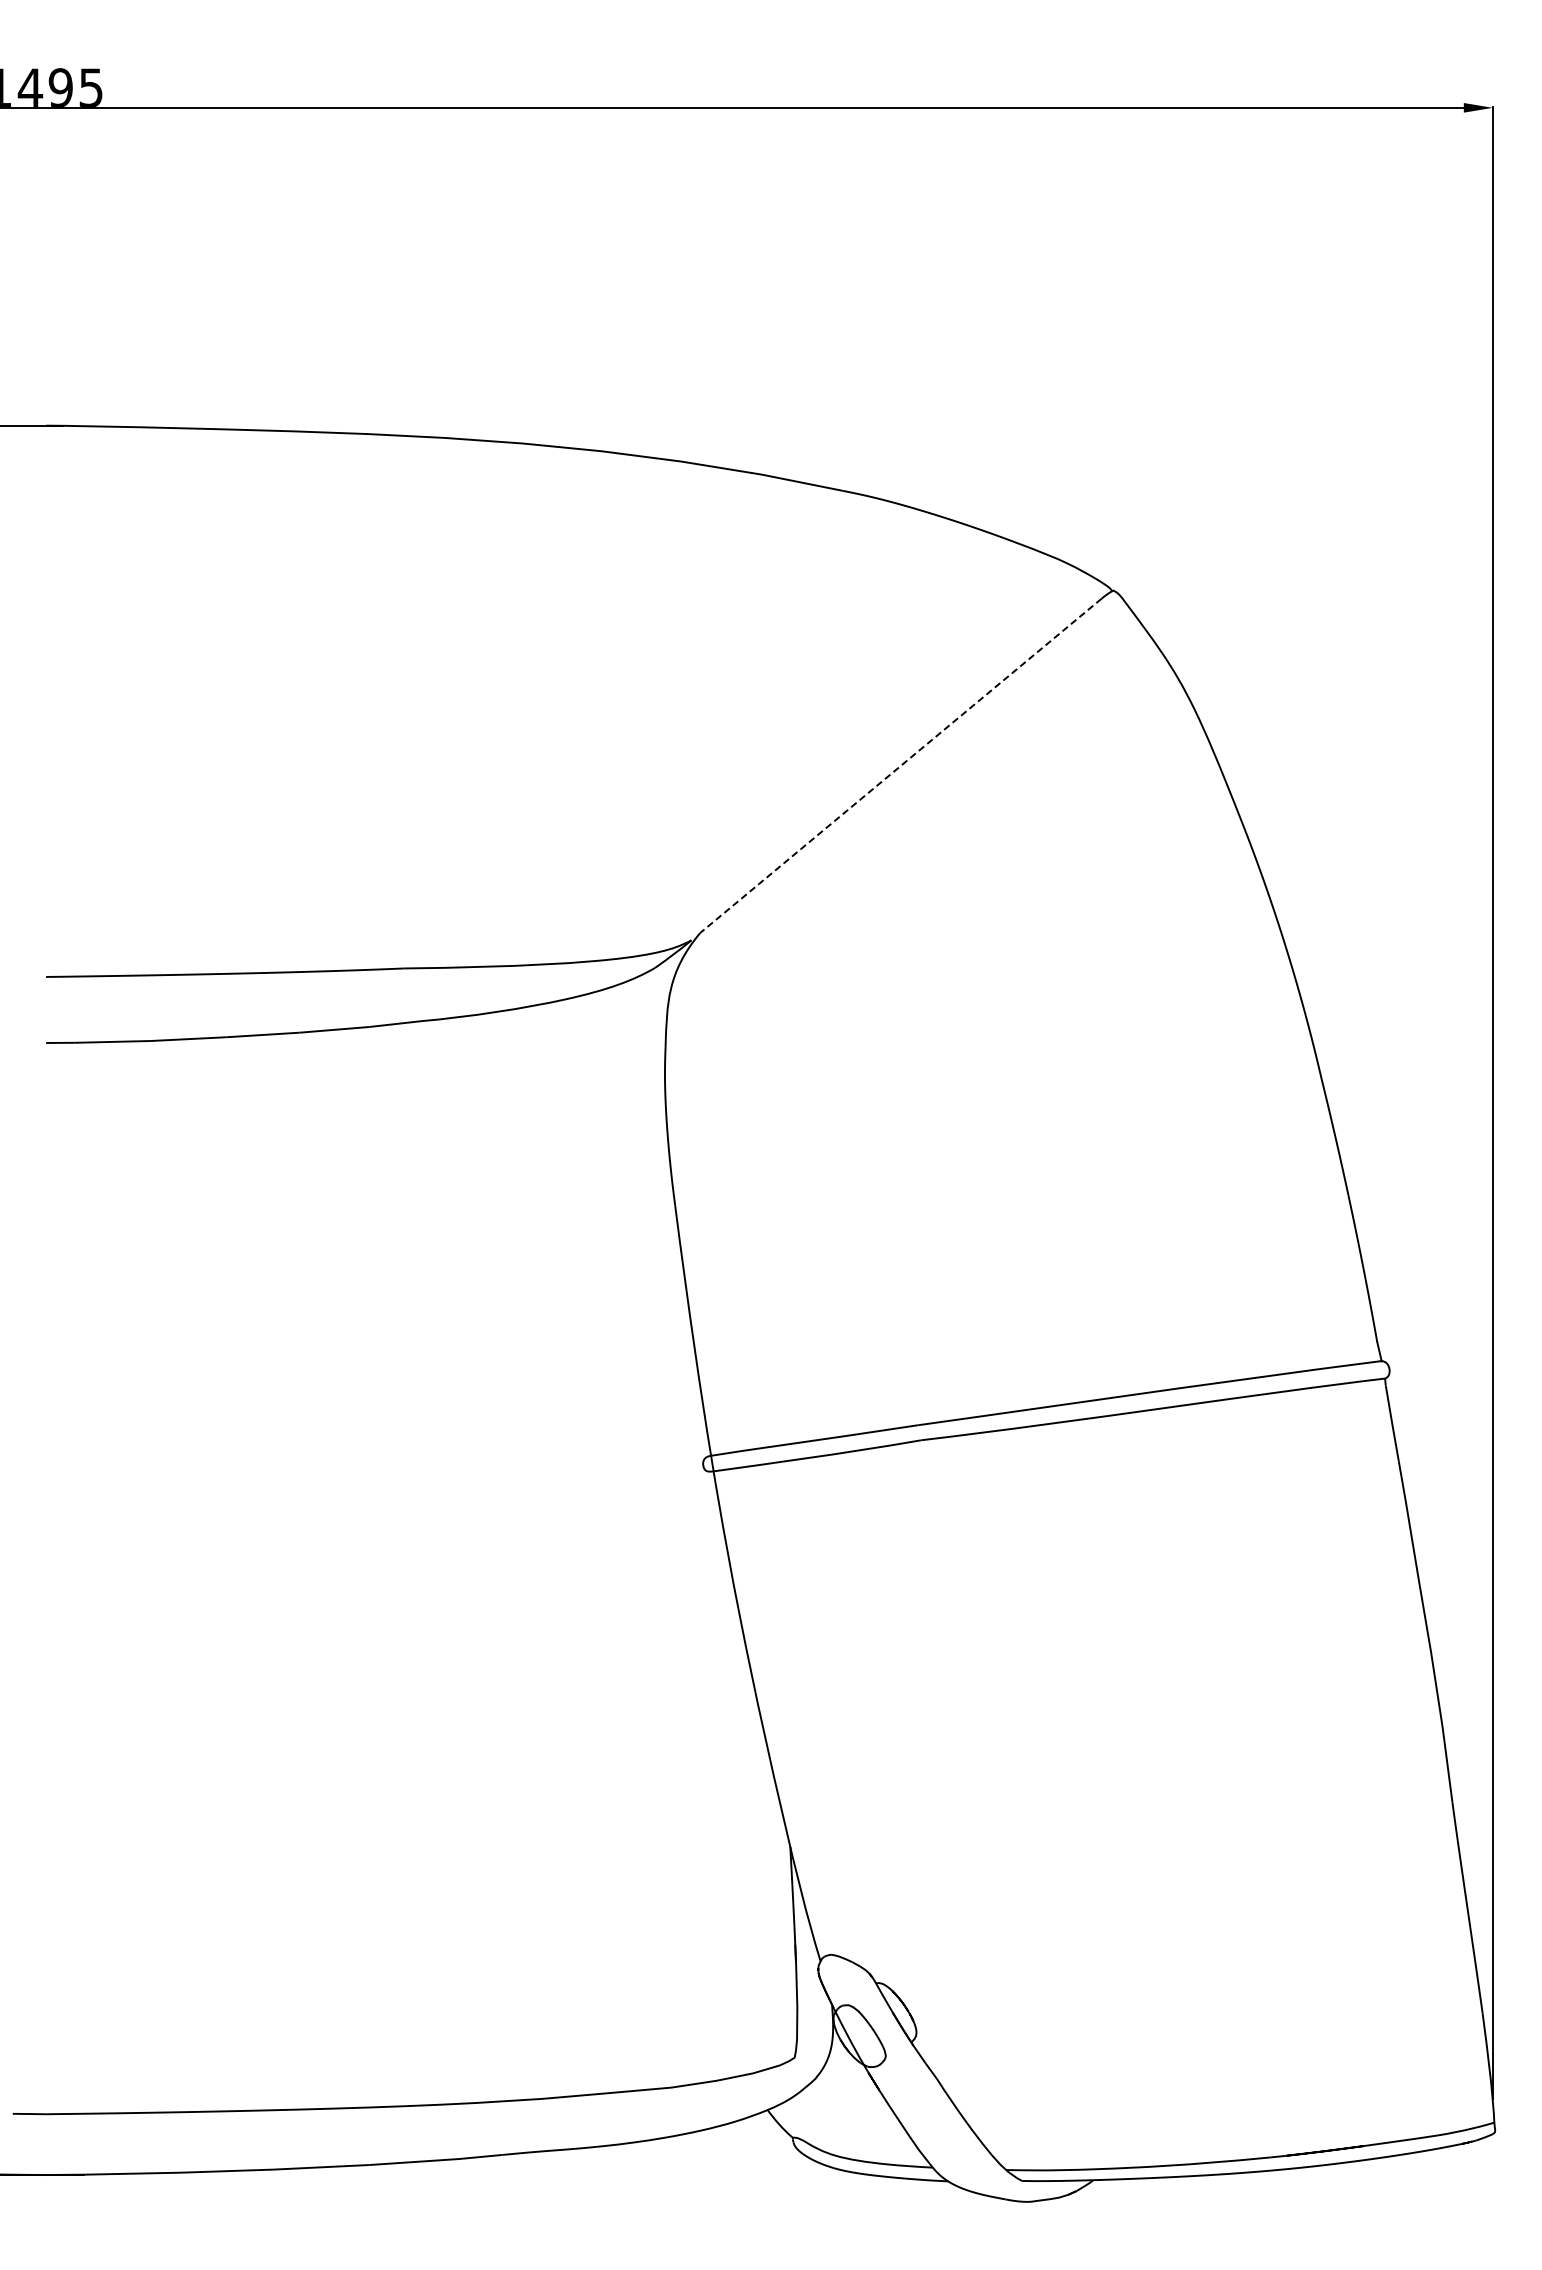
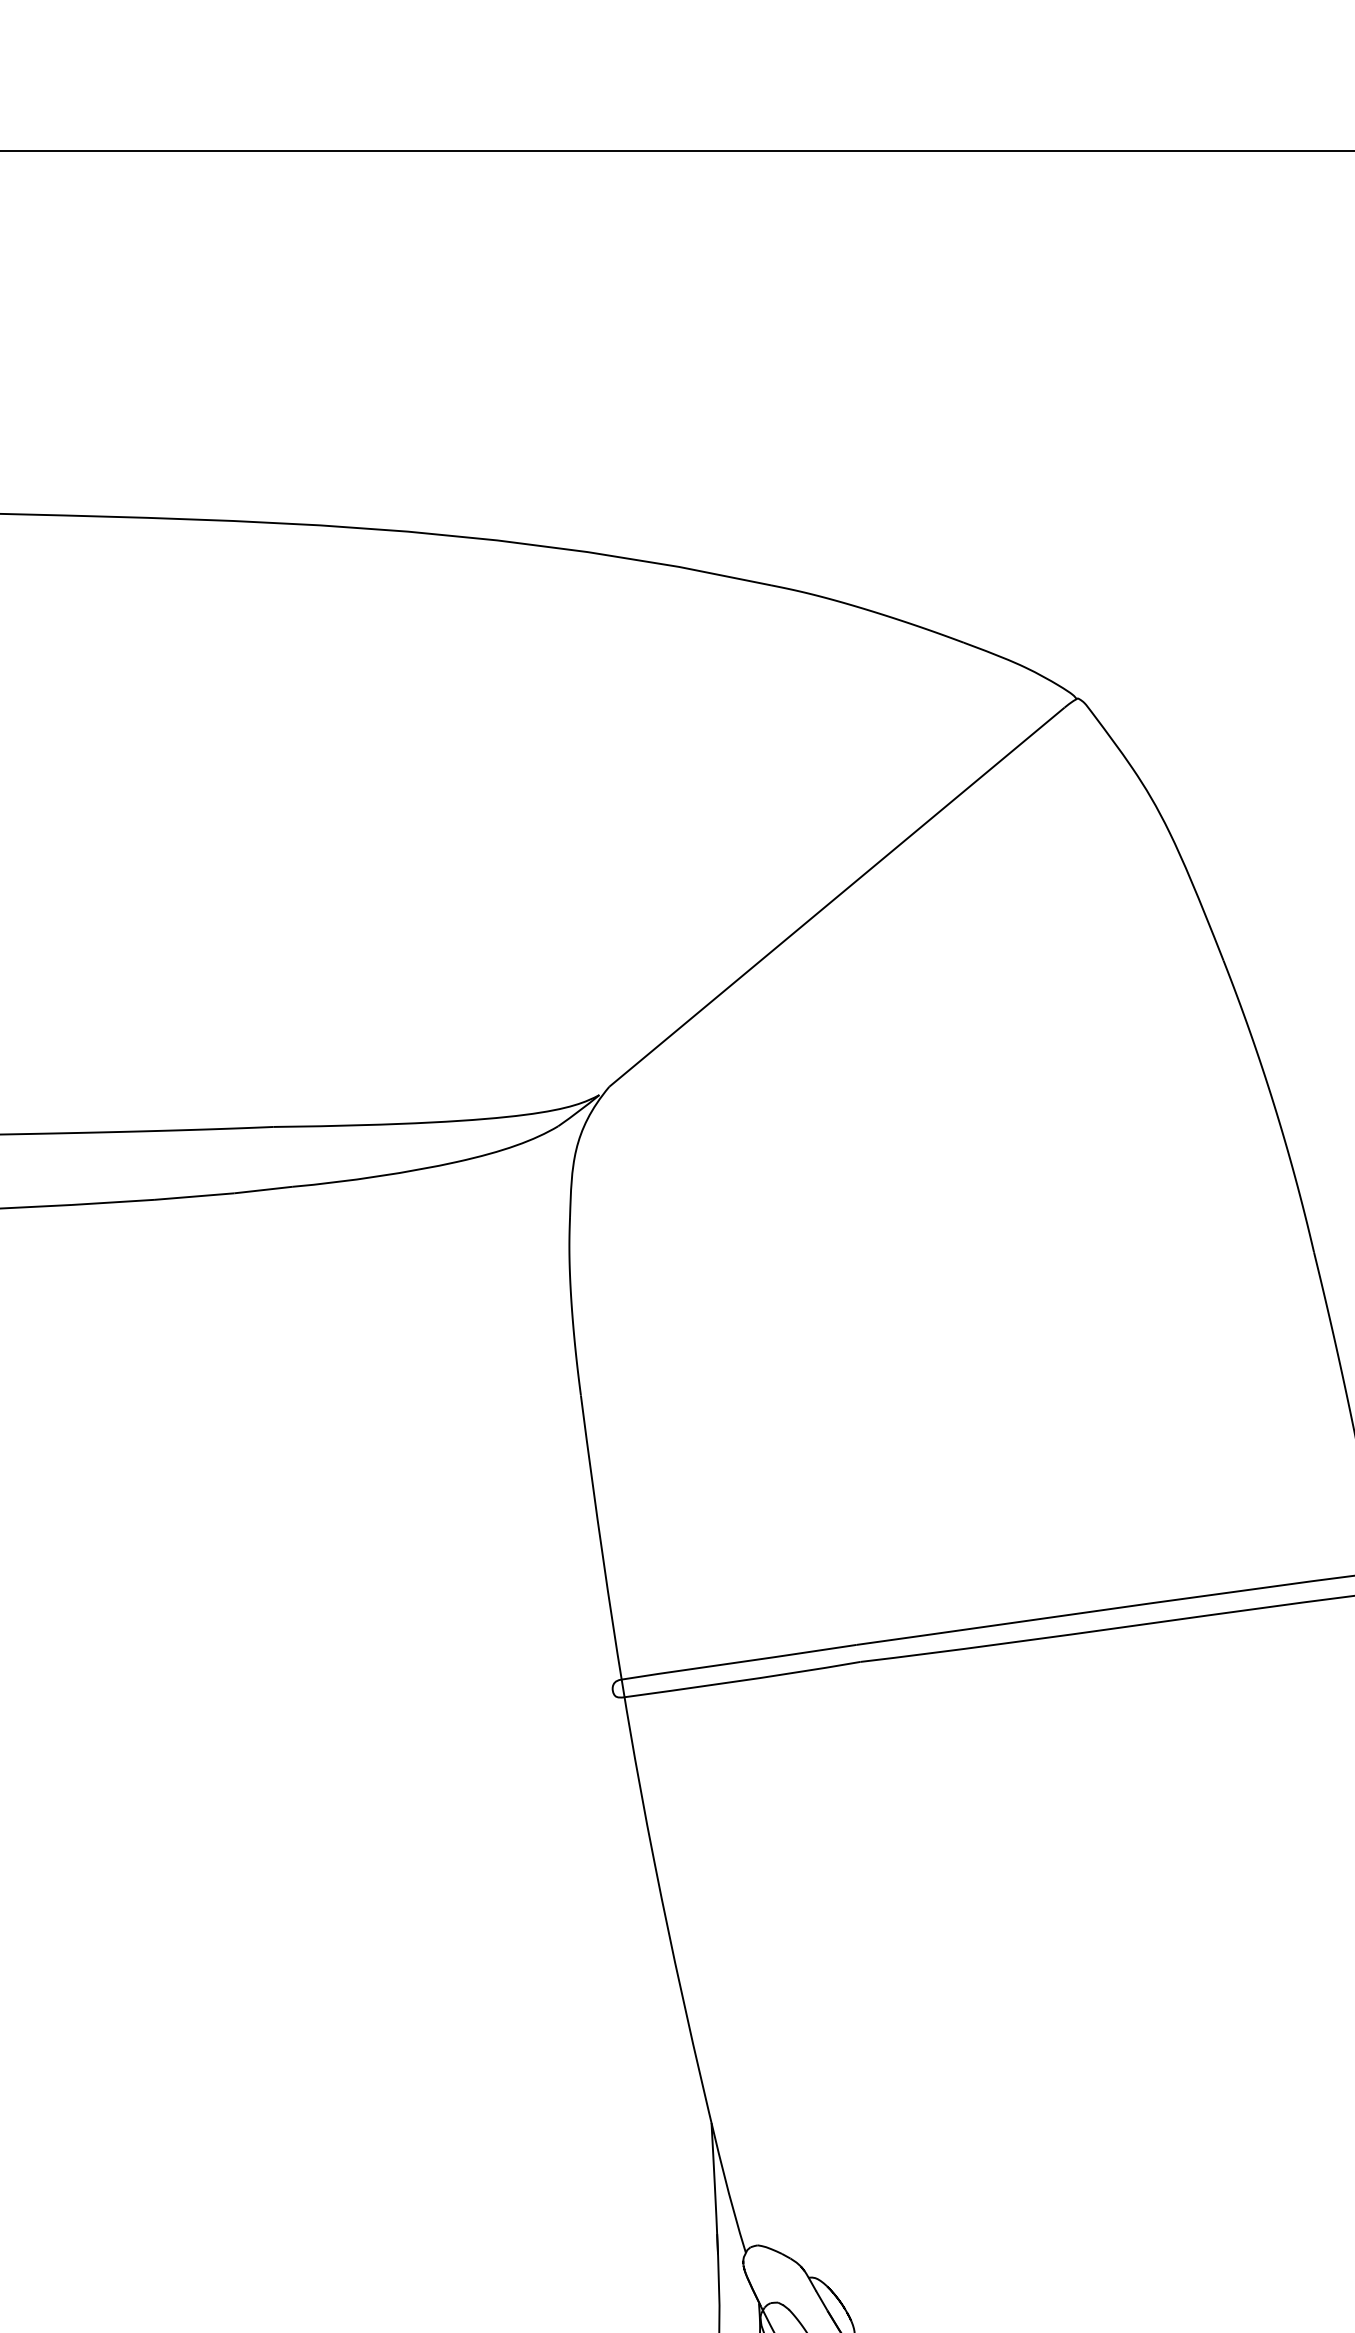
line: (900, 766) -> (836, 897), dashed -> solid

